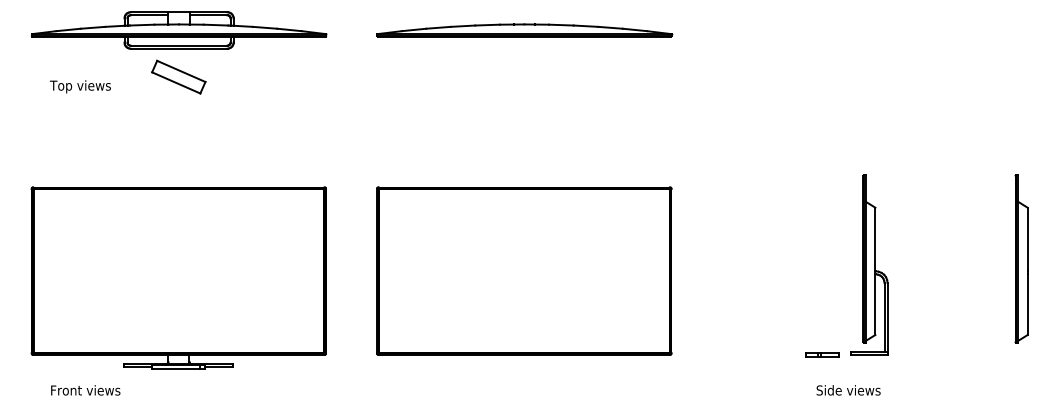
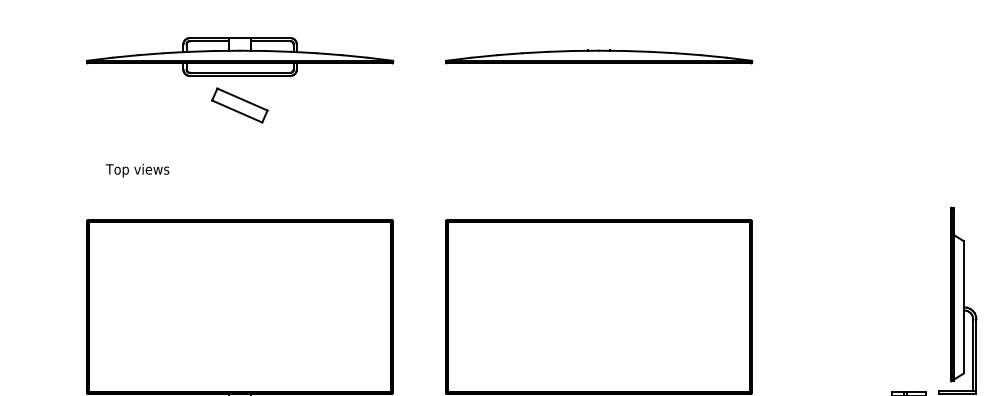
text: (80, 86) -> (137, 170), moved

